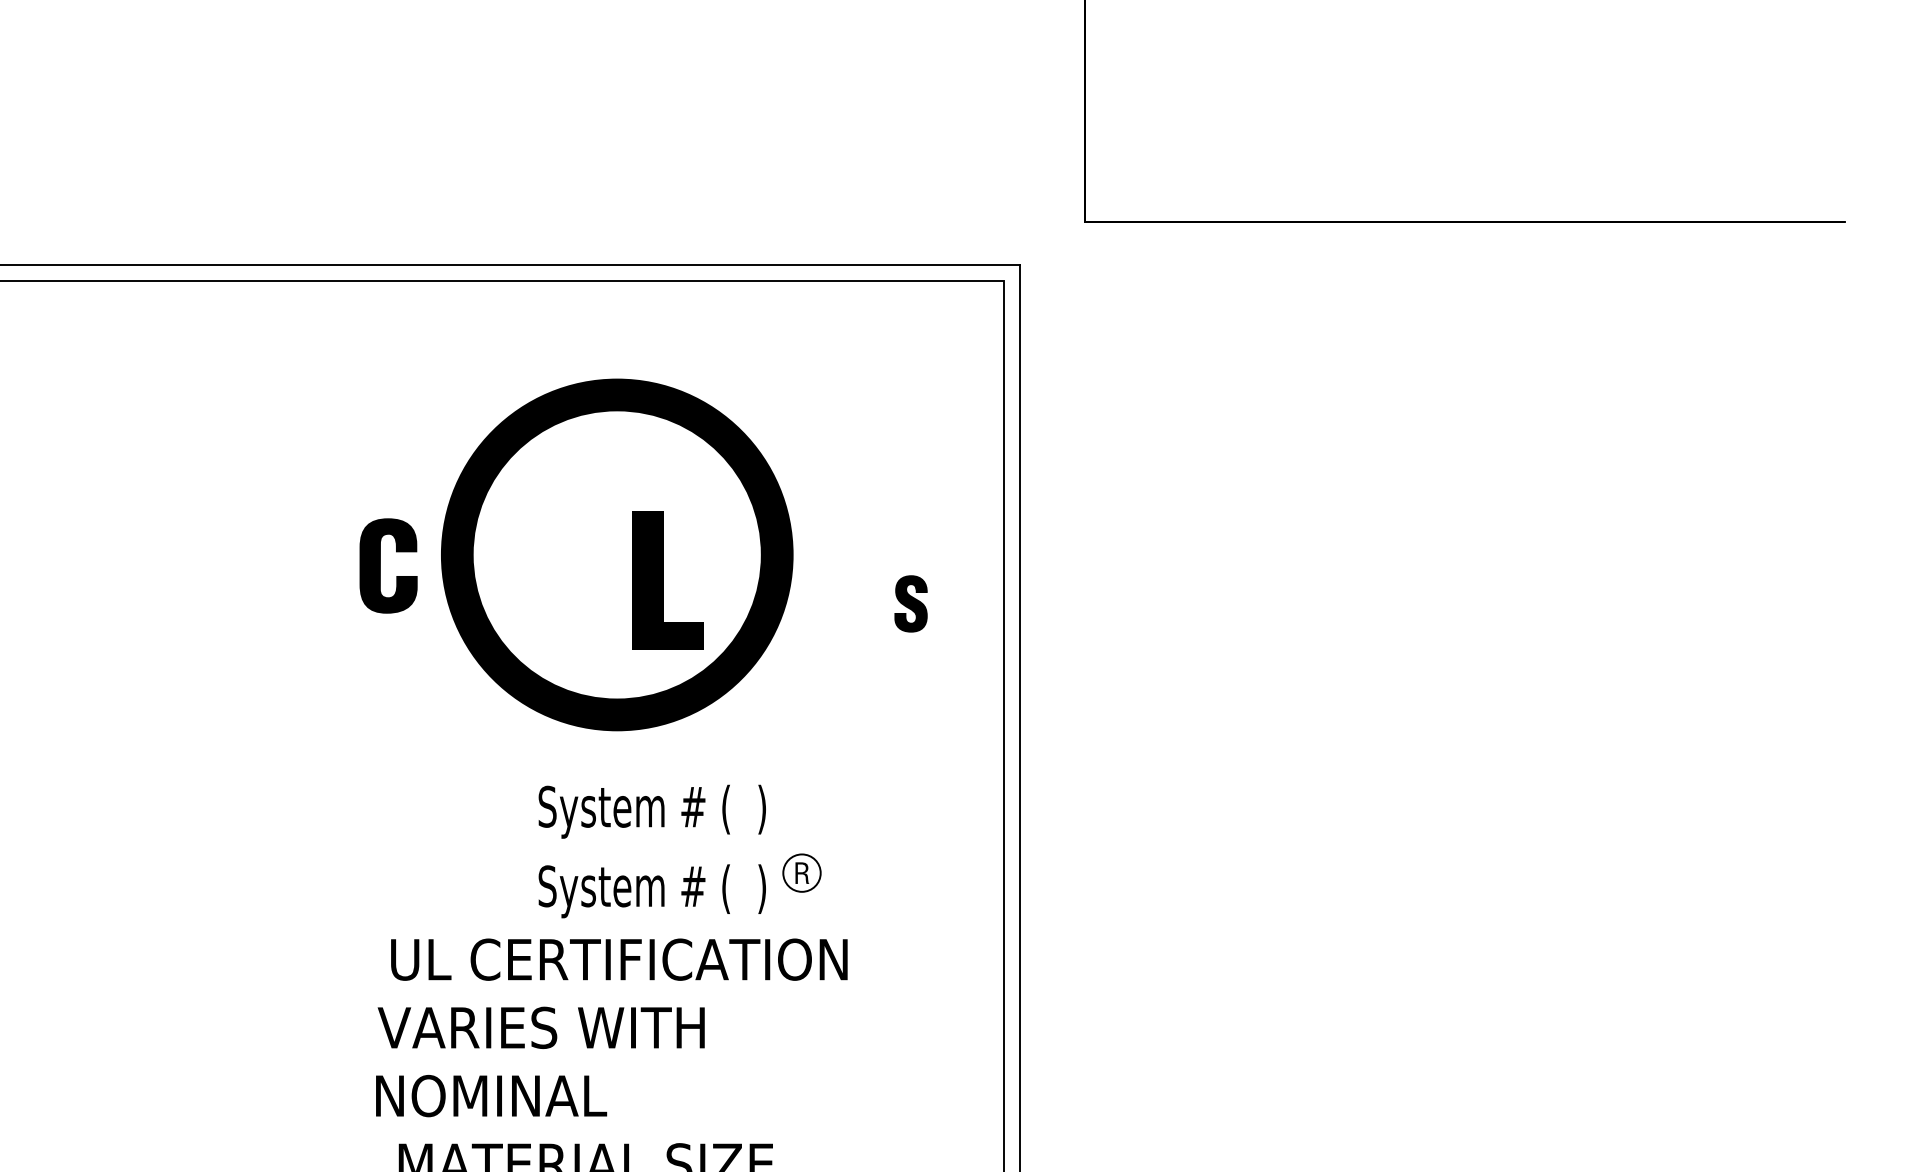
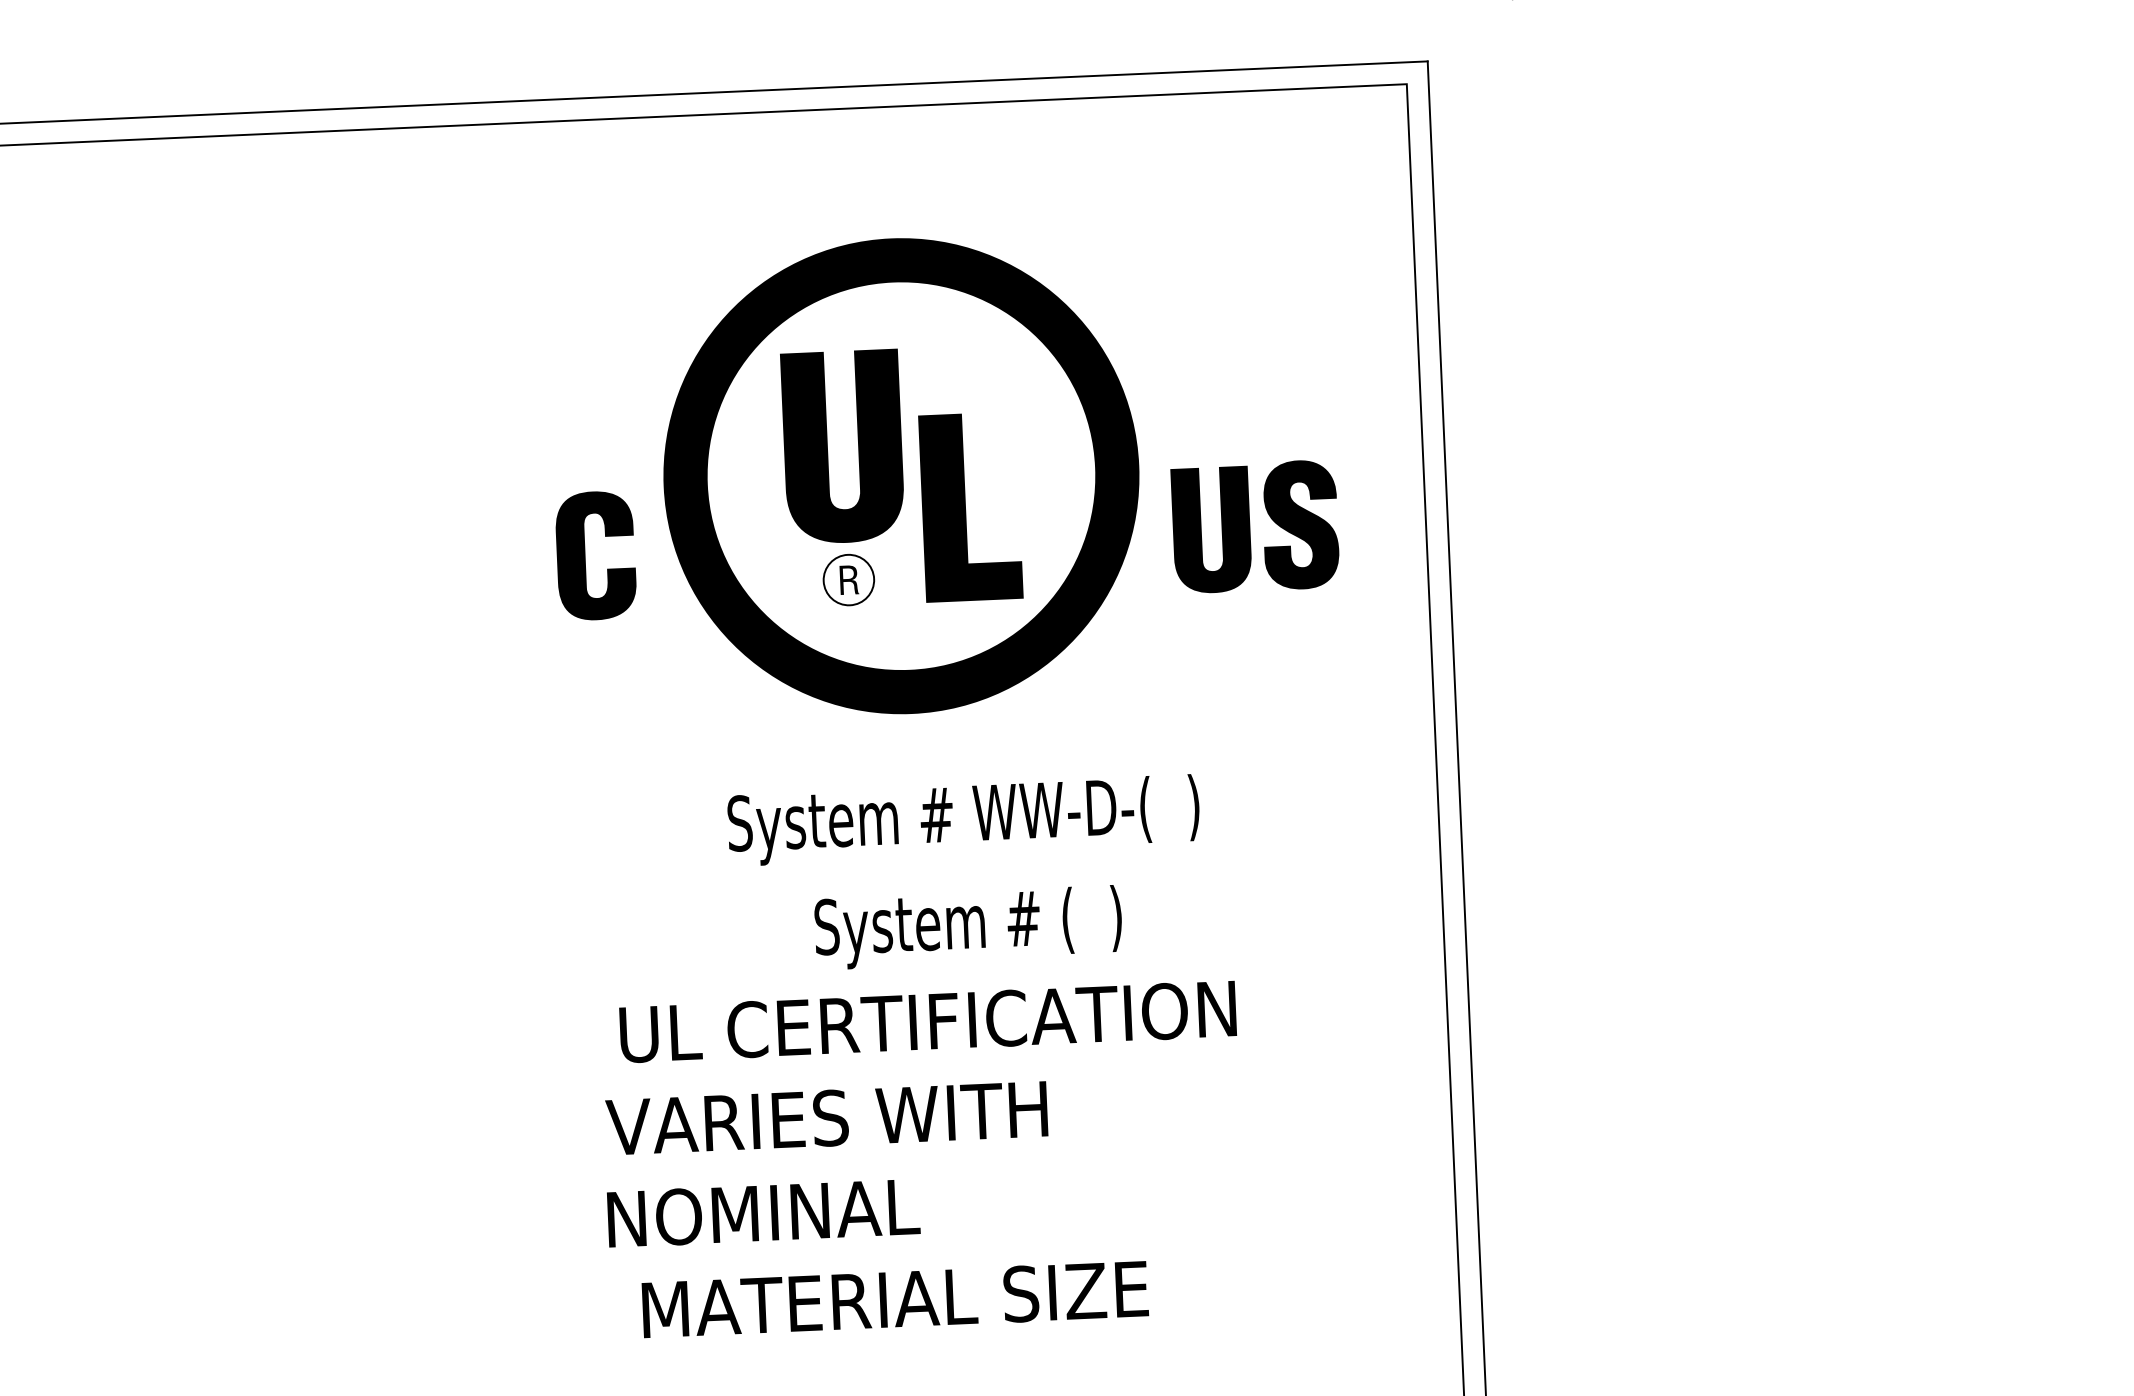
fill: (574, 531) -> (842, 447), added
part: (380, 565) -> (585, 555), moved
part: (910, 603) -> (1299, 524), size x1.67
fill: (844, 604) -> (1210, 529), added
text: (651, 811) -> (962, 820), System # (  ) -> System # WW-D-(  )
part: (801, 872) -> (848, 579), moved

